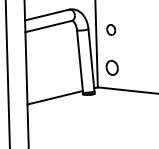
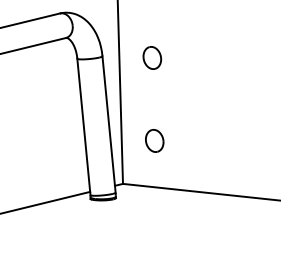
part: (112, 67) -> (155, 140), size x0.71

